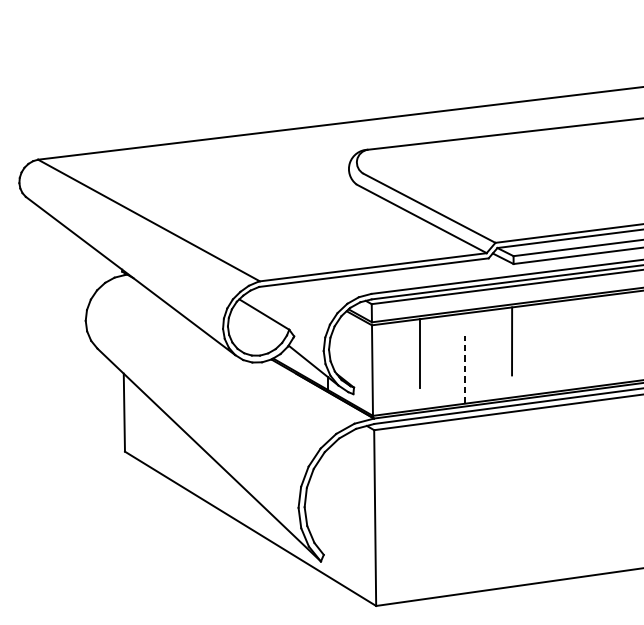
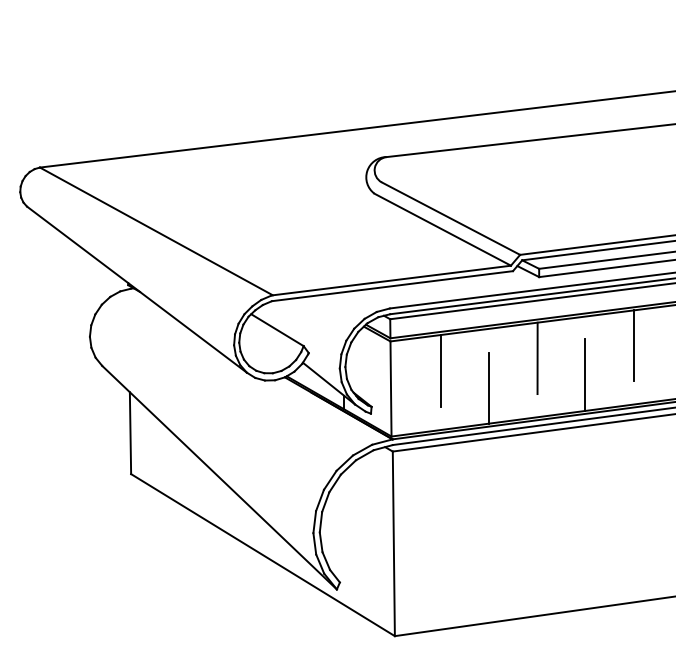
line: (604, 329) -> (634, 345), added
line: (557, 356) -> (585, 374), added
line: (465, 370) -> (488, 388), dashed -> solid

